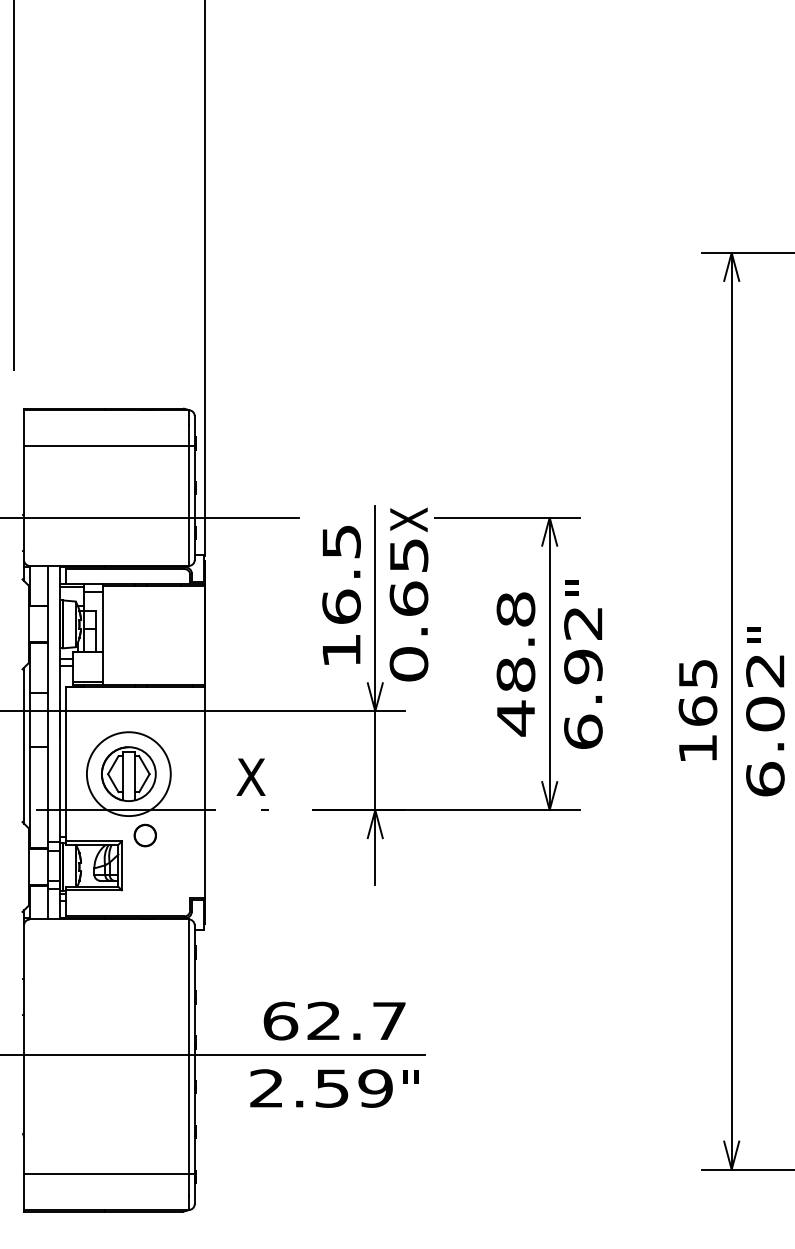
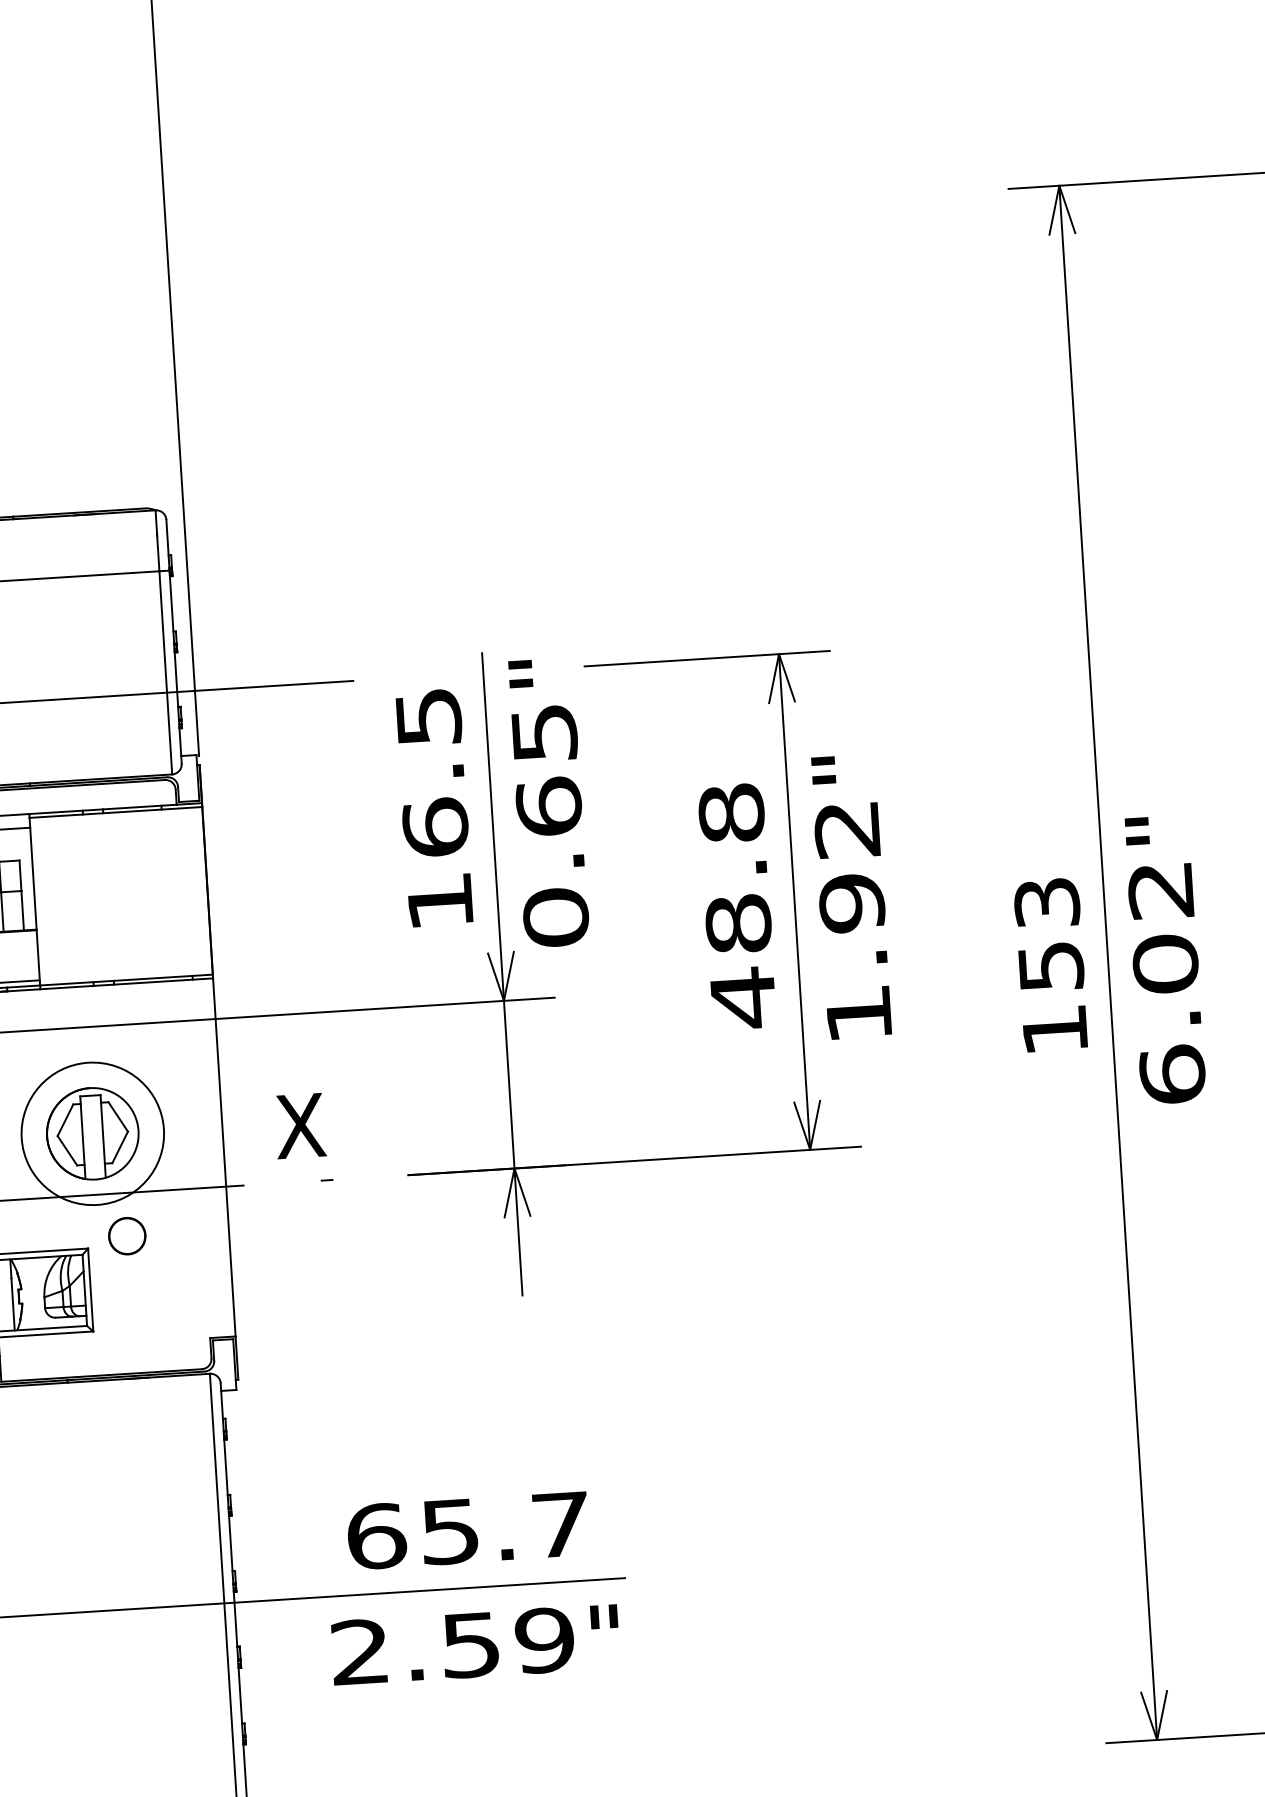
text: (408, 519) -> (539, 672), X -> "
text: (697, 692) -> (1048, 934), 165 -> 153
text: (583, 731) -> (859, 1013), 6.92 -> 1.92
text: (323, 1020) -> (449, 1530), 62.7 -> 65.7

